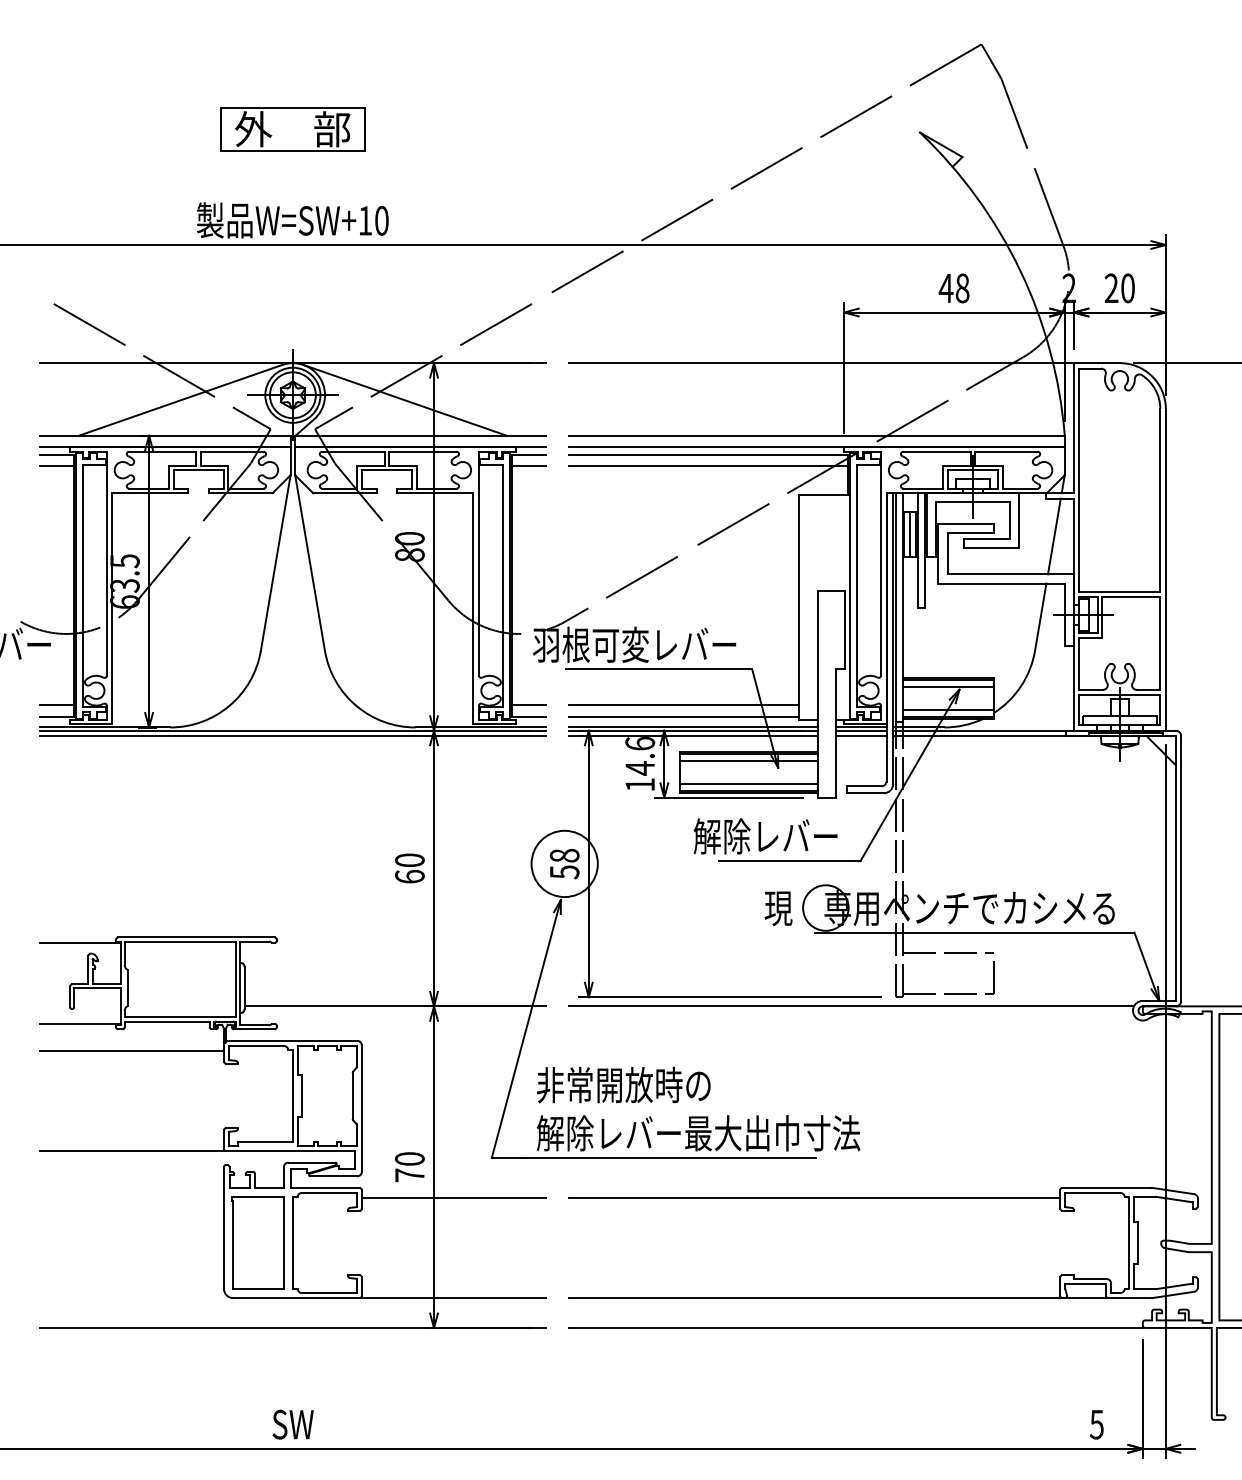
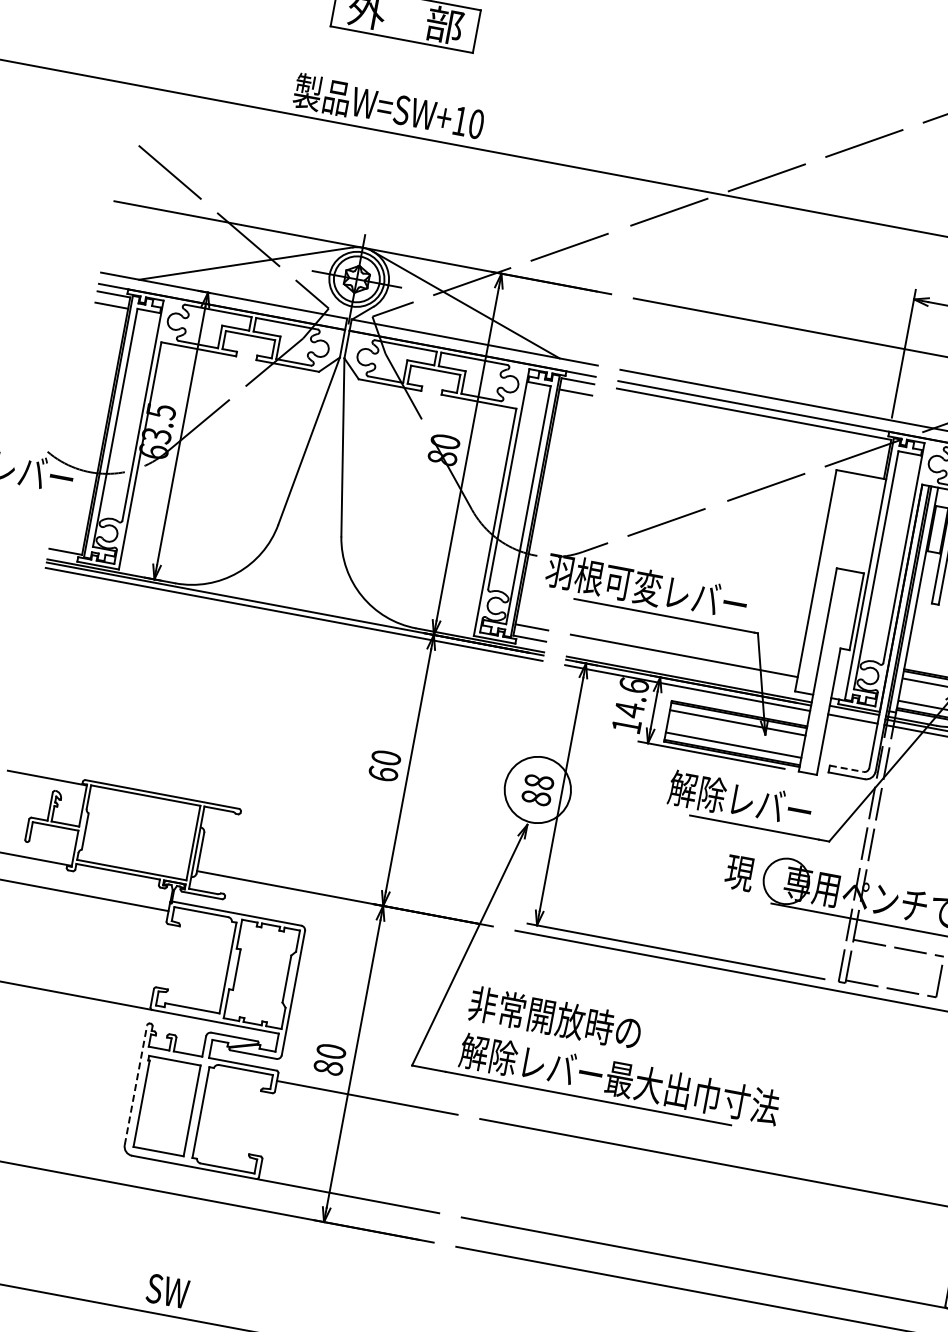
line: (707, 466) -> (751, 425), removed
line: (910, 534) -> (938, 529), removed
line: (56, 705) -> (67, 540), removed
line: (683, 716) -> (681, 666), removed
line: (861, 730) -> (854, 713), removed
line: (864, 786) -> (846, 769), solid -> dashed
text: (564, 872) -> (536, 798), 58 -> 88
text: (409, 1175) -> (327, 1067), 70 -> 80
line: (223, 1228) -> (135, 1085), solid -> dashed

